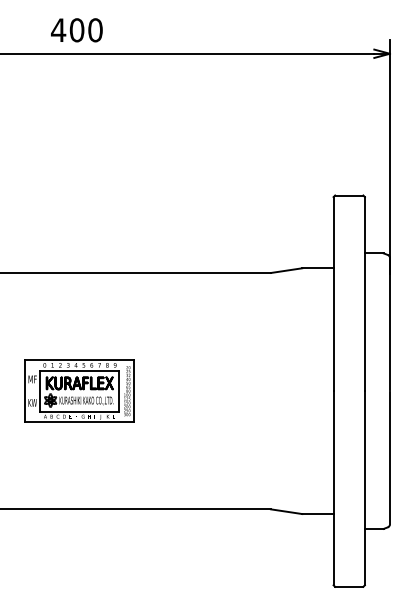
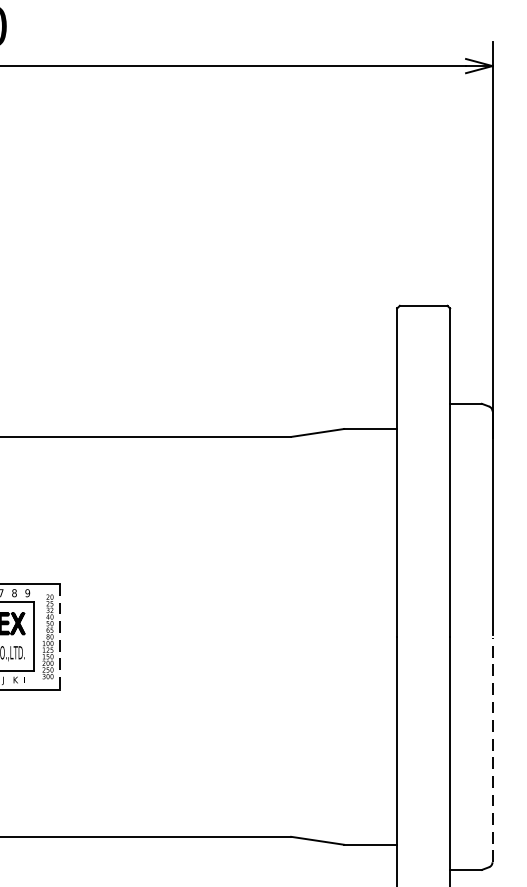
line: (134, 391) -> (60, 637), solid -> dashed
line: (389, 457) -> (491, 749), solid -> dashed

